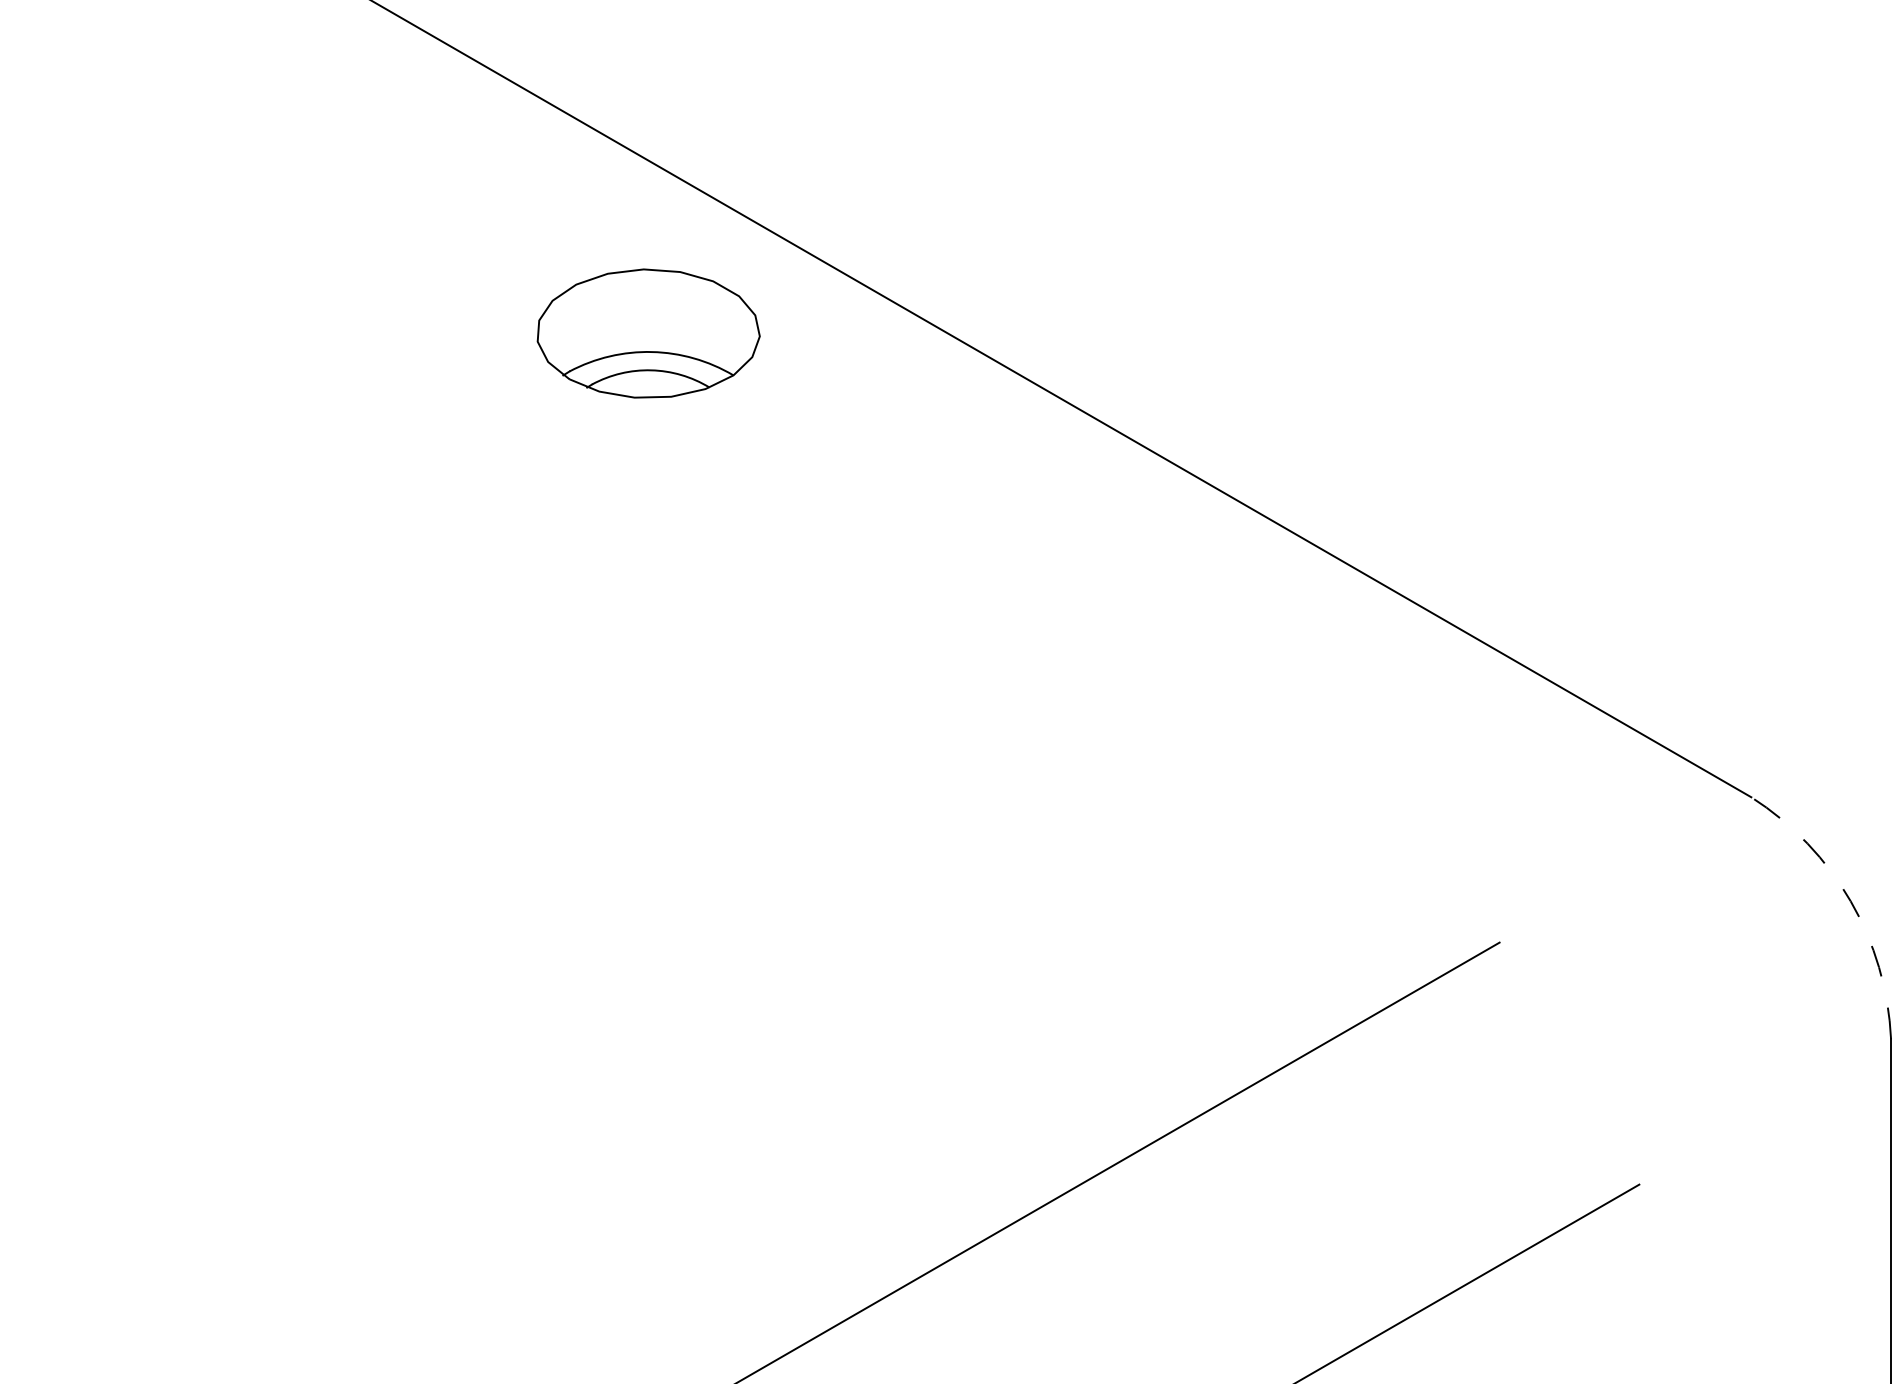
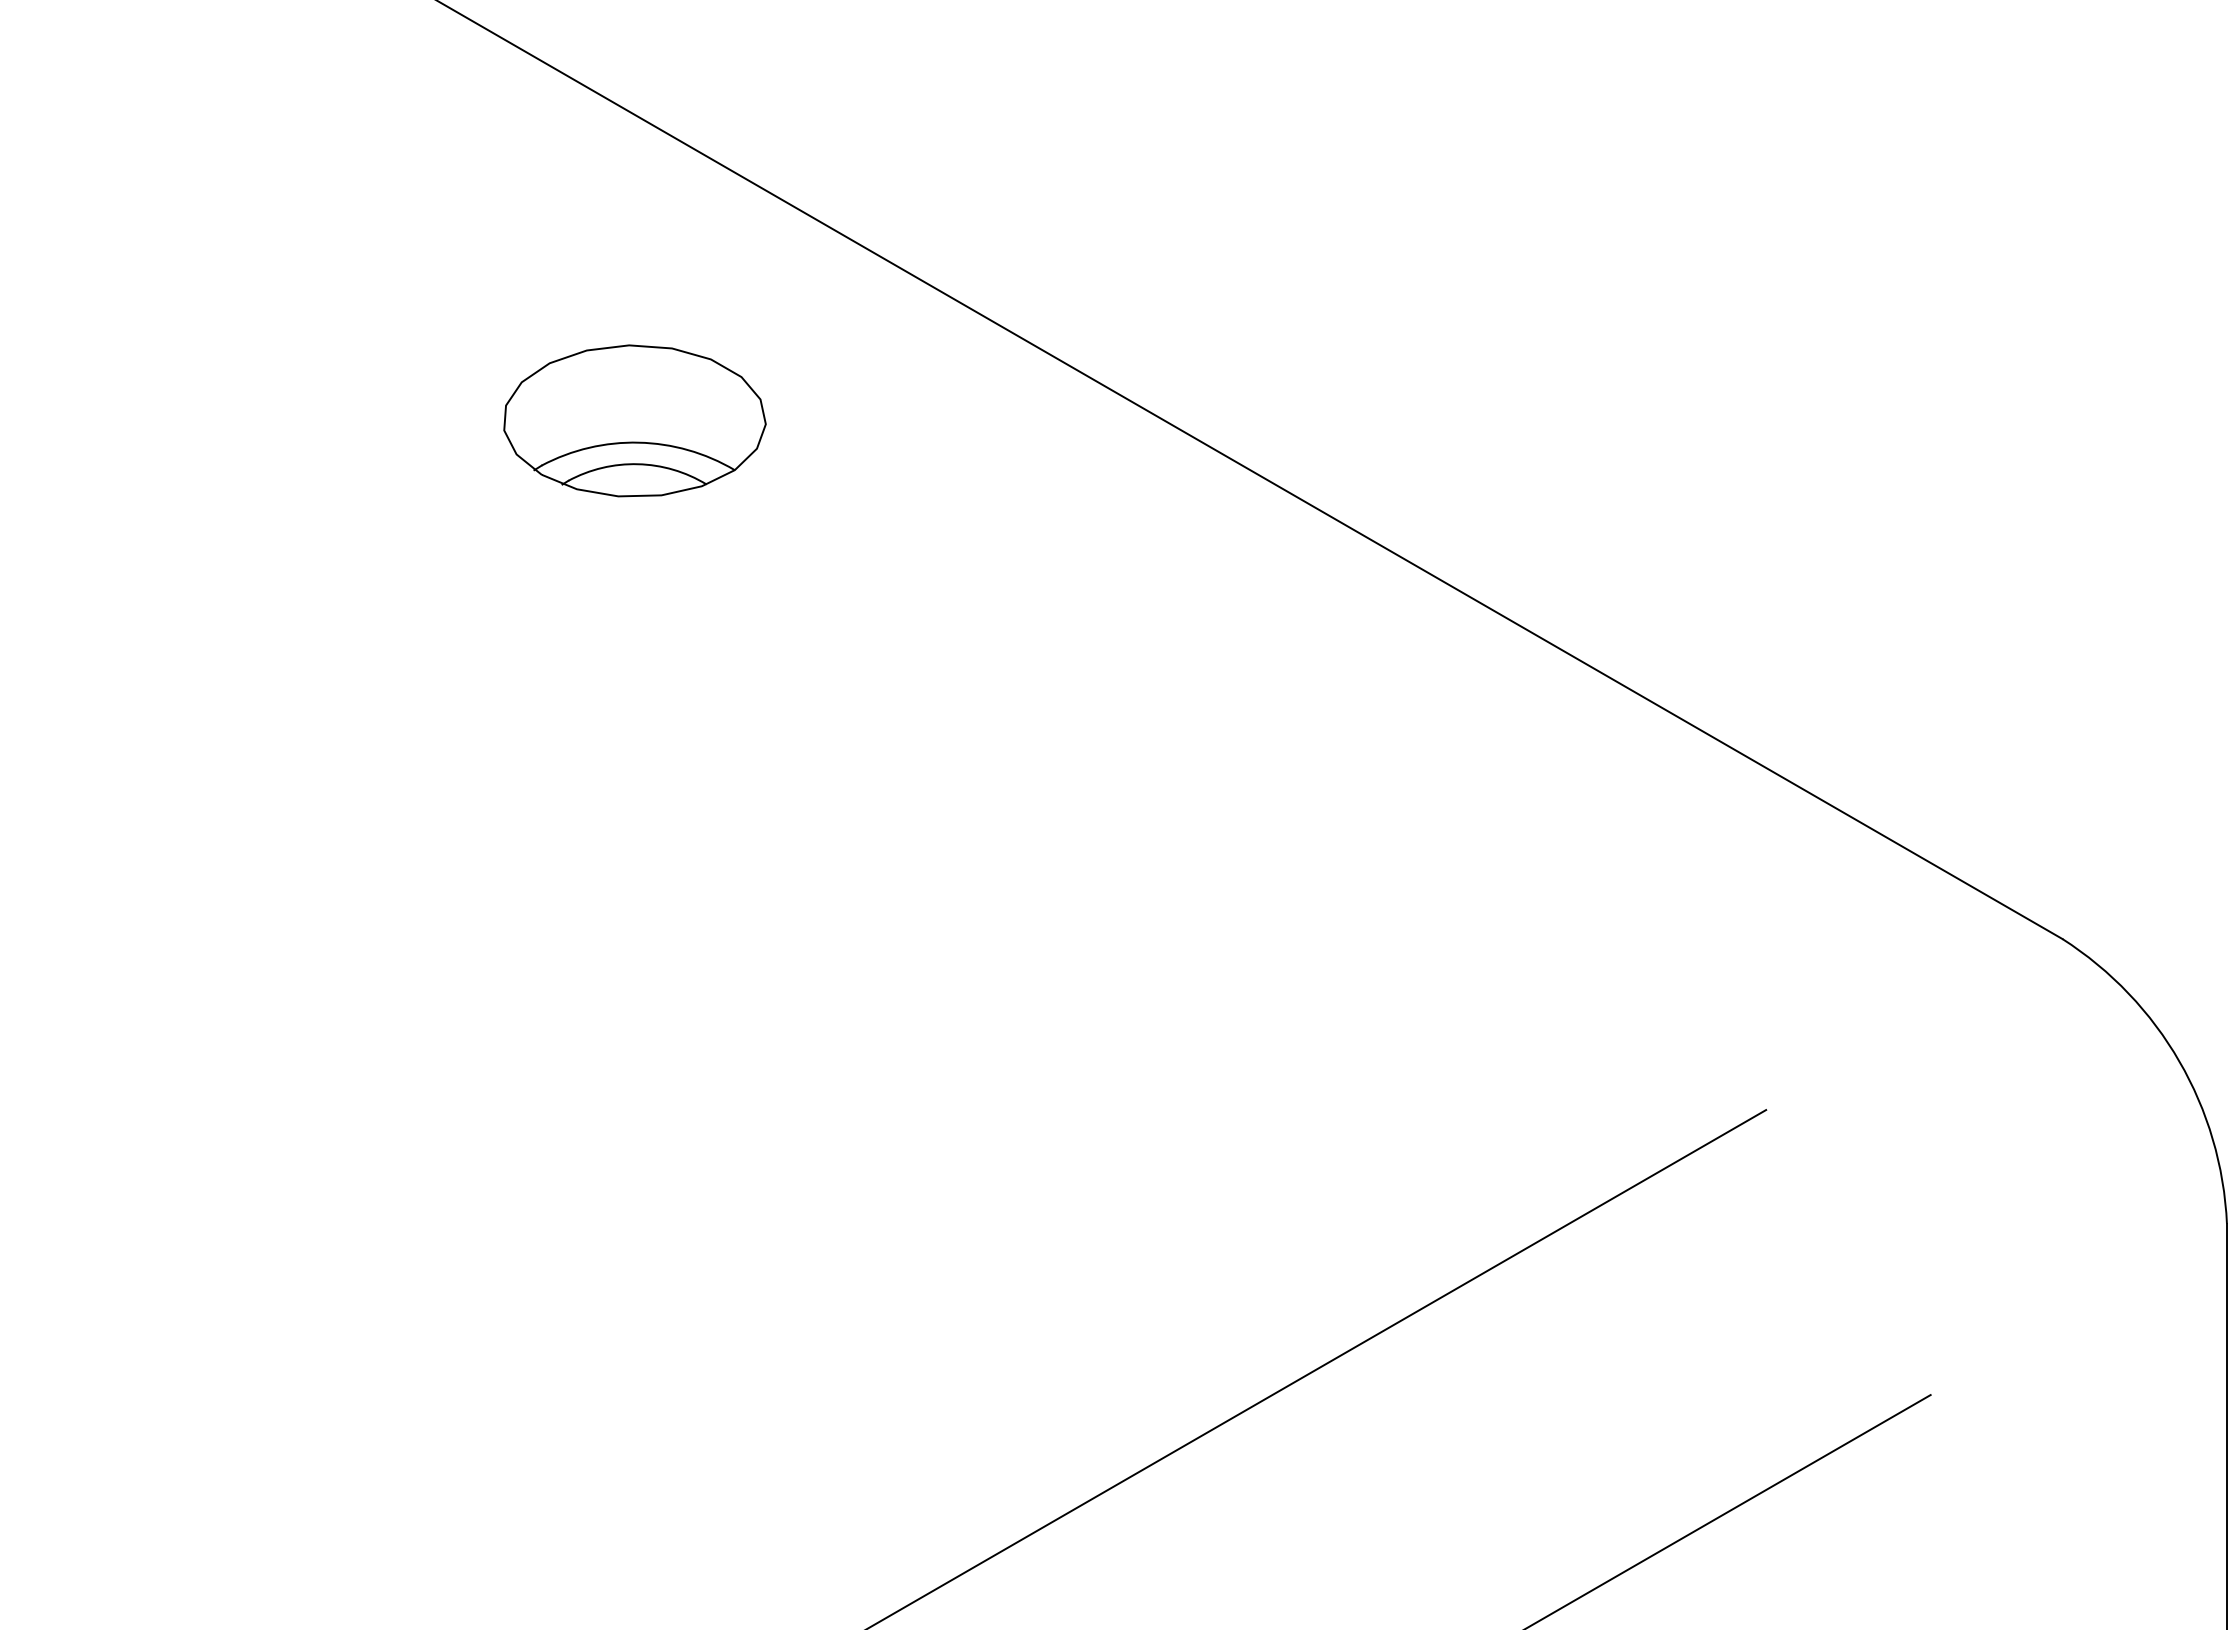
part: (648, 333) -> (634, 420), moved
arc: (1850, 901) -> (2179, 1061), dashed -> solid

